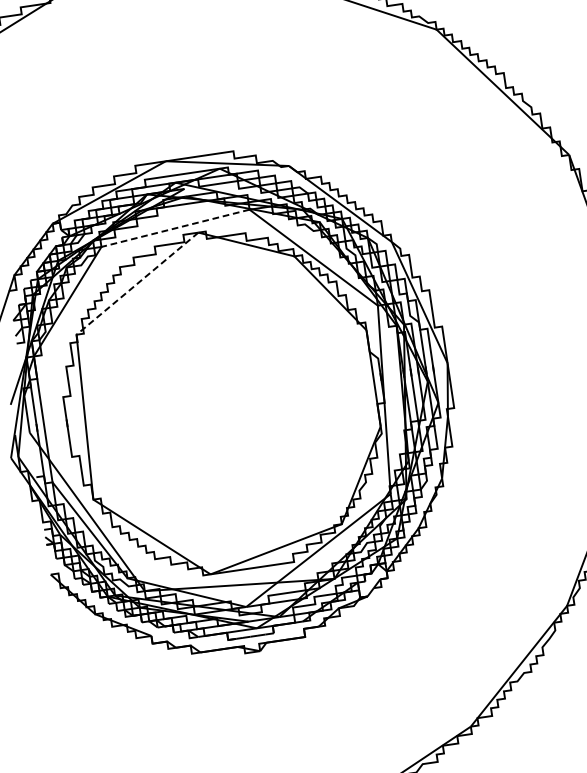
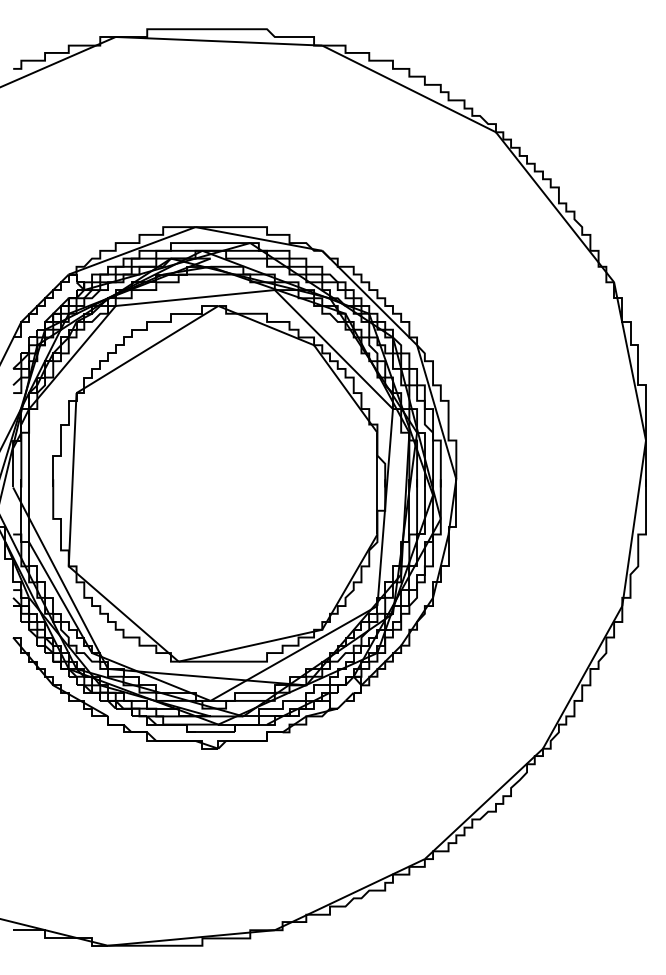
line: (175, 228) -> (195, 298), dashed -> solid
line: (137, 283) -> (147, 349), dashed -> solid

